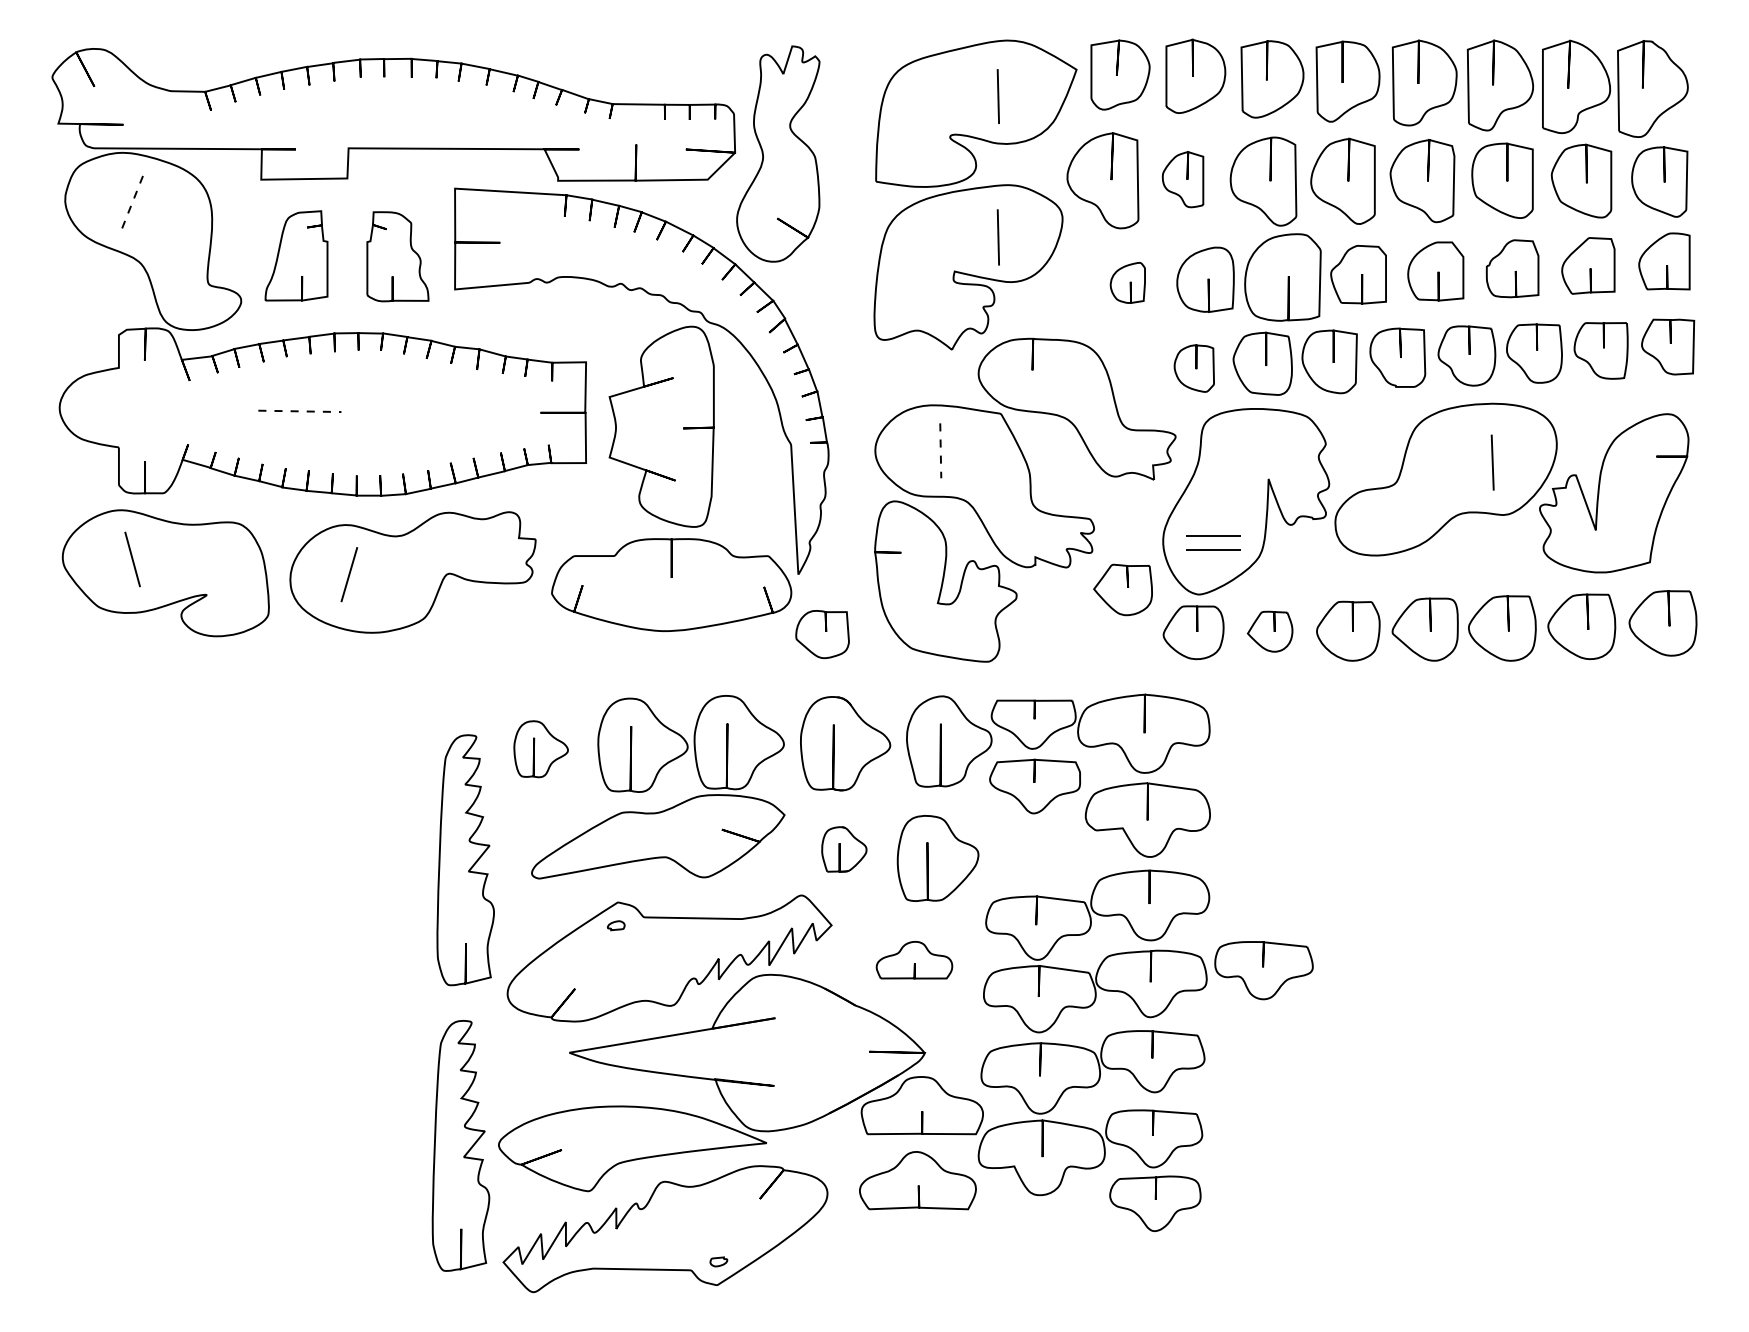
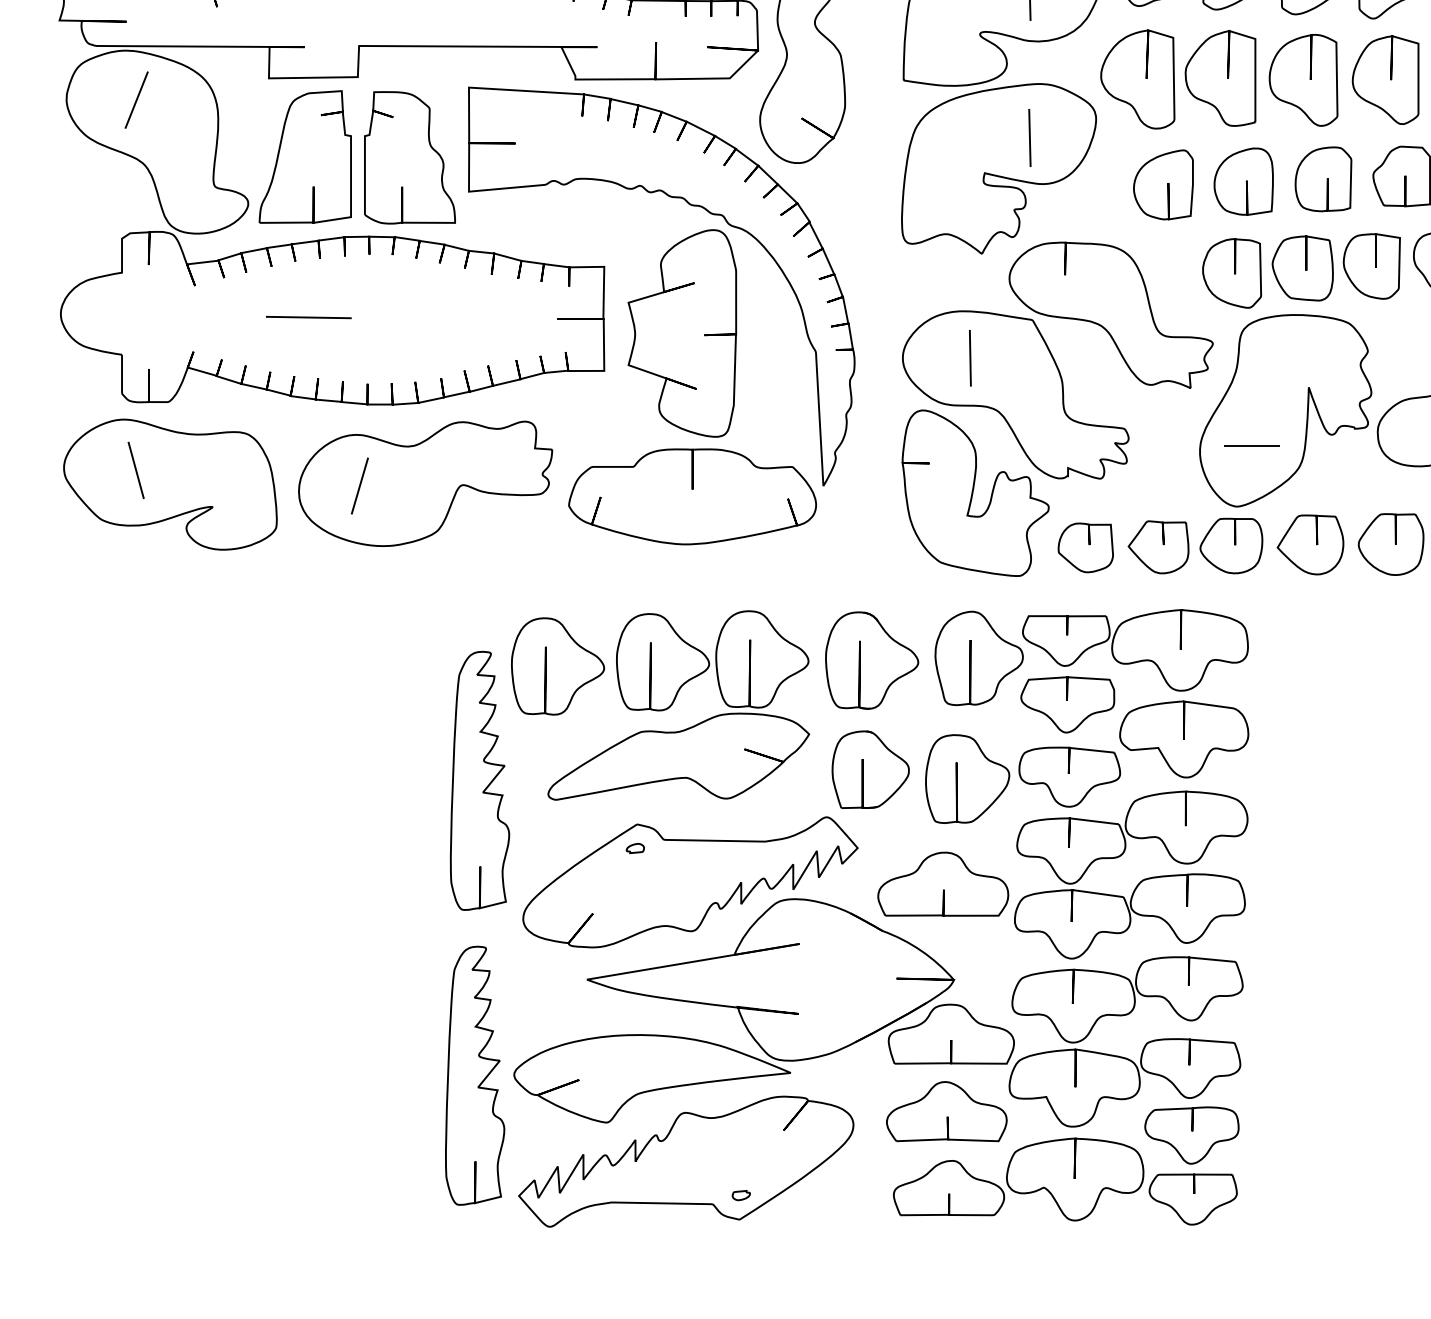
part: (1182, 179) -> (1219, 78), size x1.67
line: (133, 200) -> (137, 99), dashed -> solid
part: (296, 255) -> (305, 156), size x1.43
part: (397, 256) -> (409, 157), size x1.43
part: (1282, 277) -> (1323, 179), size x0.71
part: (1127, 282) -> (1163, 184), size x1.67
part: (1194, 368) -> (1232, 273), size x1.43
line: (299, 411) -> (308, 317), dashed -> solid
line: (940, 451) -> (970, 358), dashed -> solid
line: (1213, 549) -> (1251, 460), removed
part: (1122, 589) -> (1157, 546), moved
part: (1269, 631) -> (1309, 544), size x1.43
part: (822, 634) -> (1085, 547), moved
part: (540, 748) -> (557, 665), size x1.67
part: (844, 849) -> (871, 769), size x1.67
part: (914, 959) -> (943, 883), size x1.67
part: (1263, 970) -> (1069, 777), moved
part: (1032, 1247) -> (1065, 1180), added

